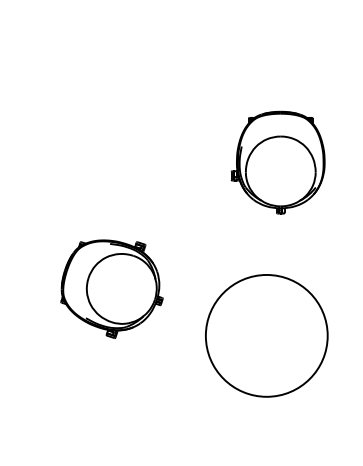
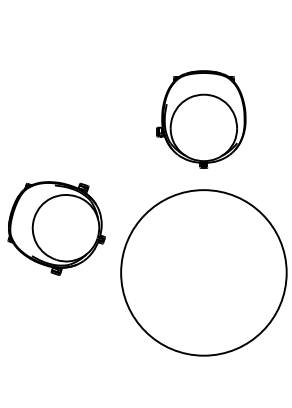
part: (277, 162) -> (200, 119), moved
circle: (266, 335) -> (203, 272), size x1.43

